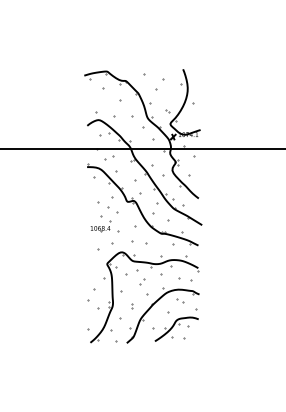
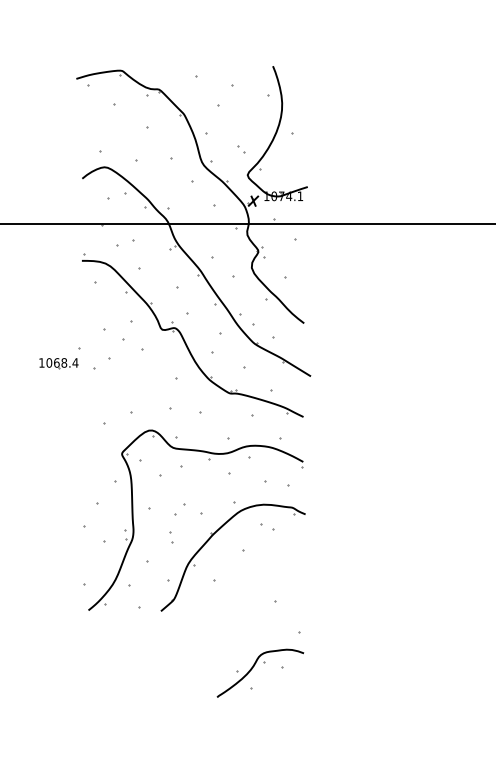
part: (104, 226) -> (66, 359), moved
part: (142, 281) -> (180, 508), moved
part: (176, 324) -> (259, 663), moved

